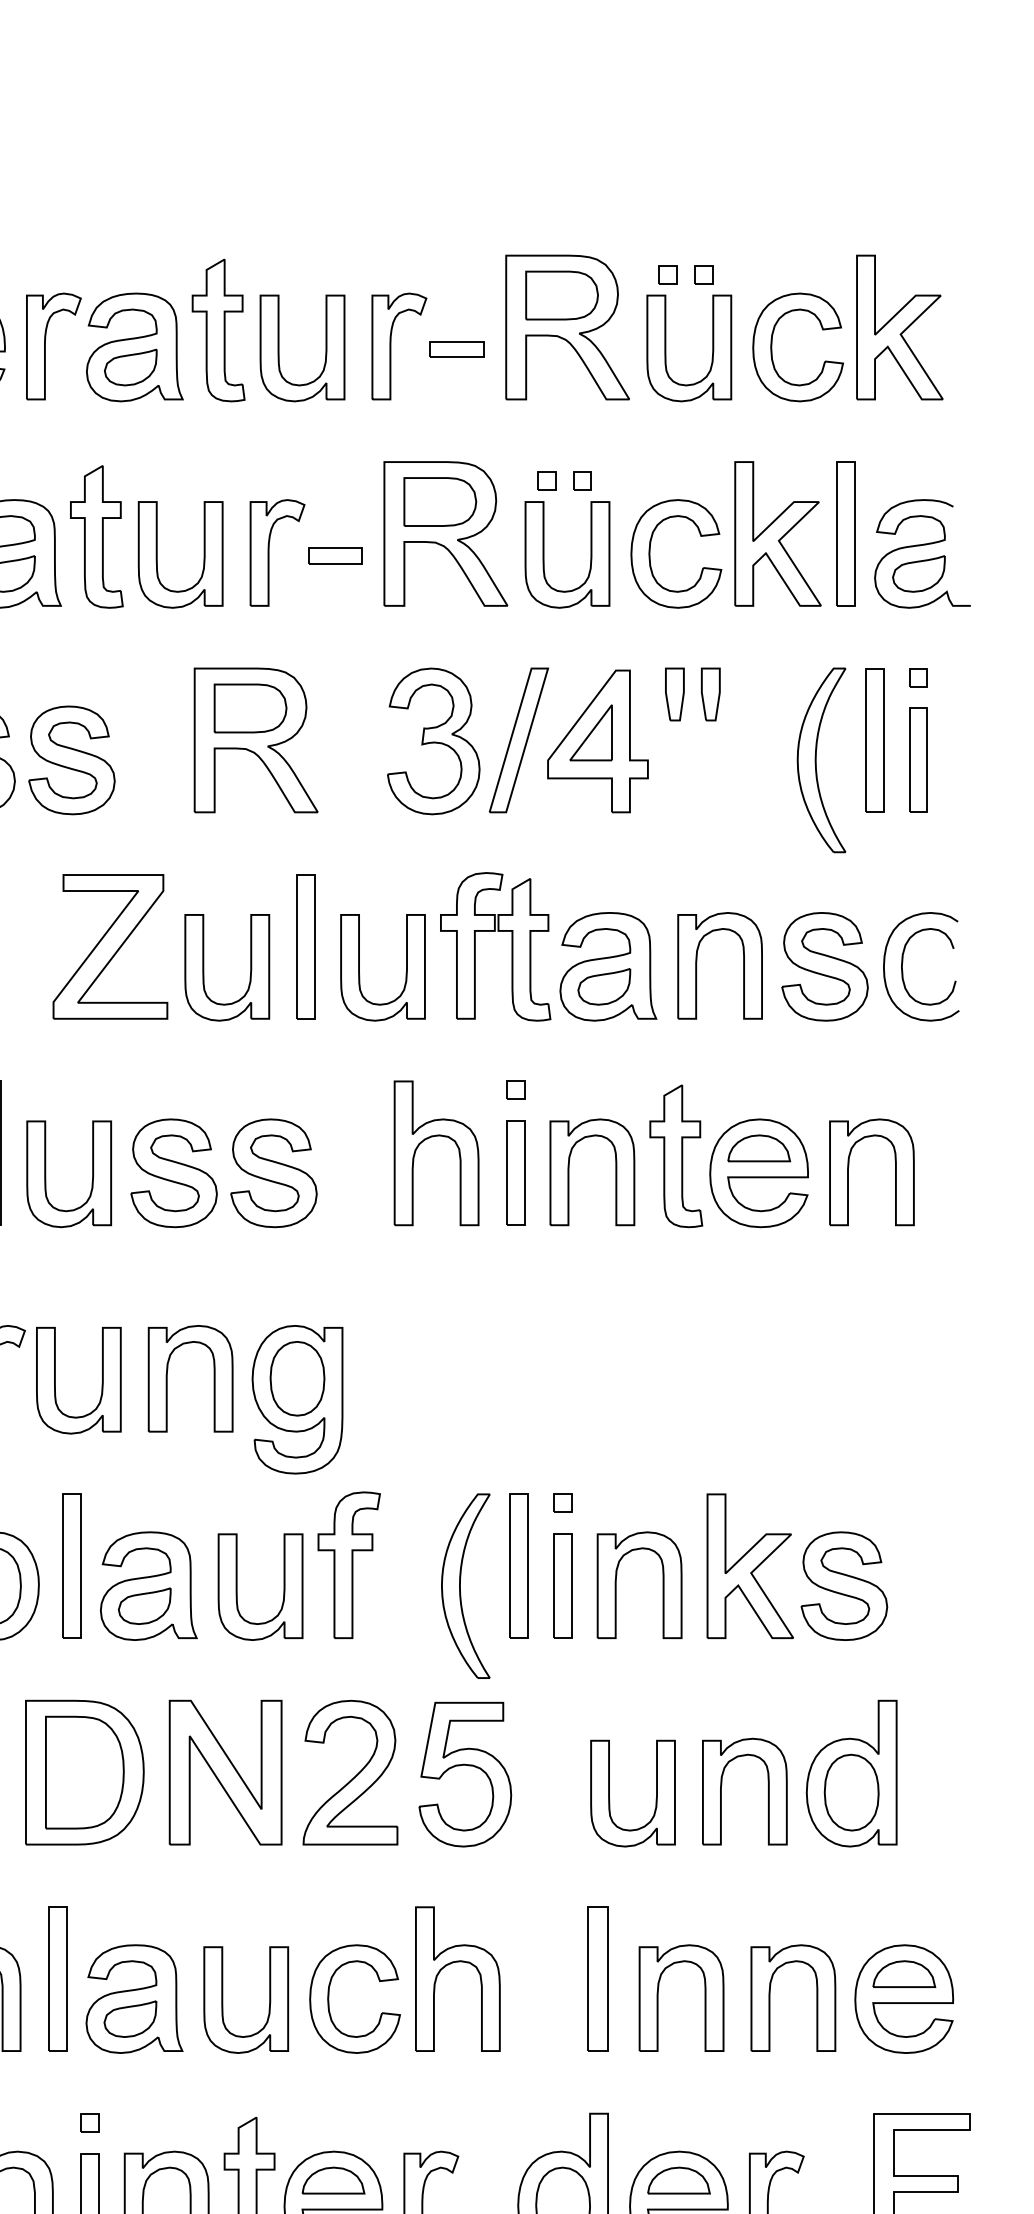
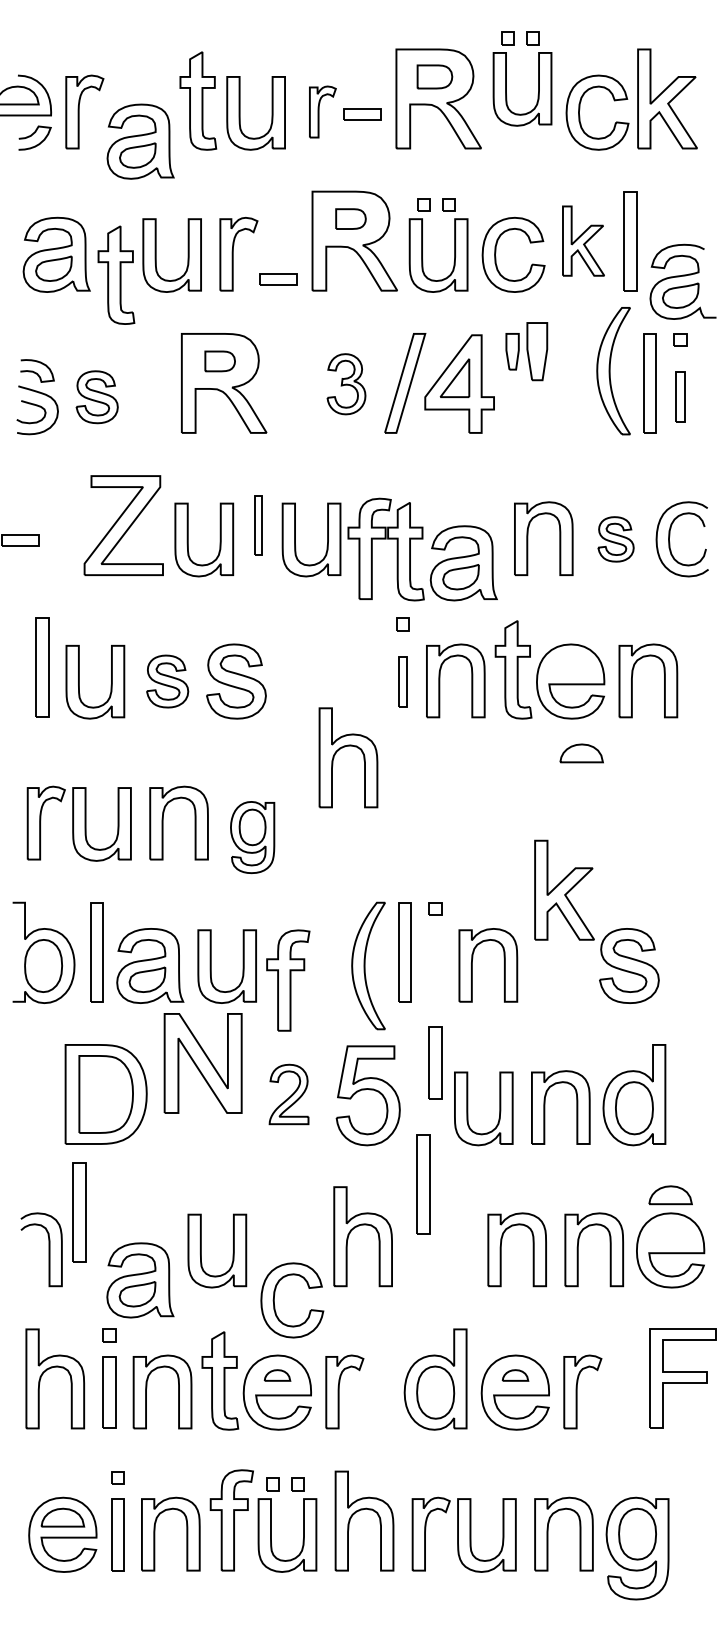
part: (561, 294) -> (434, 76), size x0.7
part: (666, 332) -> (506, 78), moved
part: (398, 345) -> (322, 111), size x0.7
part: (134, 347) -> (140, 141), moved
part: (439, 501) -> (350, 218), size x0.6
part: (777, 532) -> (583, 240), size x0.7
part: (96, 535) -> (116, 274), moved
part: (921, 553) -> (682, 281), moved
part: (335, 556) -> (278, 279), moved
part: (711, 694) -> (537, 351), size x1.6
part: (249, 708) -> (219, 361), size x0.6
part: (433, 742) -> (346, 384), size x0.6
part: (918, 759) -> (680, 396), size x0.7
part: (70, 760) -> (96, 397), size x0.7
part: (821, 760) -> (613, 371), moved
part: (305, 946) -> (258, 525), size x0.6
part: (561, 946) -> (431, 549), moved
part: (824, 967) -> (615, 539), size x0.6
part: (432, 1138) -> (345, 747), moved
part: (758, 1148) -> (581, 753), moved
part: (173, 1173) -> (167, 681), size x0.7
part: (515, 1173) -> (402, 681), size x0.7
part: (297, 1399) -> (252, 837), size x0.7
part: (349, 1565) -> (288, 980), moved
part: (750, 1565) -> (564, 889), moved
part: (562, 1585) -> (435, 1062), moved
part: (224, 1772) -> (202, 1063), moved
part: (349, 1772) -> (288, 1094), size x0.6
part: (904, 1974) -> (670, 1195), moved
part: (57, 1978) -> (79, 1212), moved
part: (597, 1978) -> (423, 1184), moved
part: (134, 1999) -> (140, 1280), moved
part: (329, 1999) -> (274, 1300), moved
part: (333, 2180) -> (277, 1375), size x0.6
part: (679, 2180) -> (515, 1375), size x0.6

